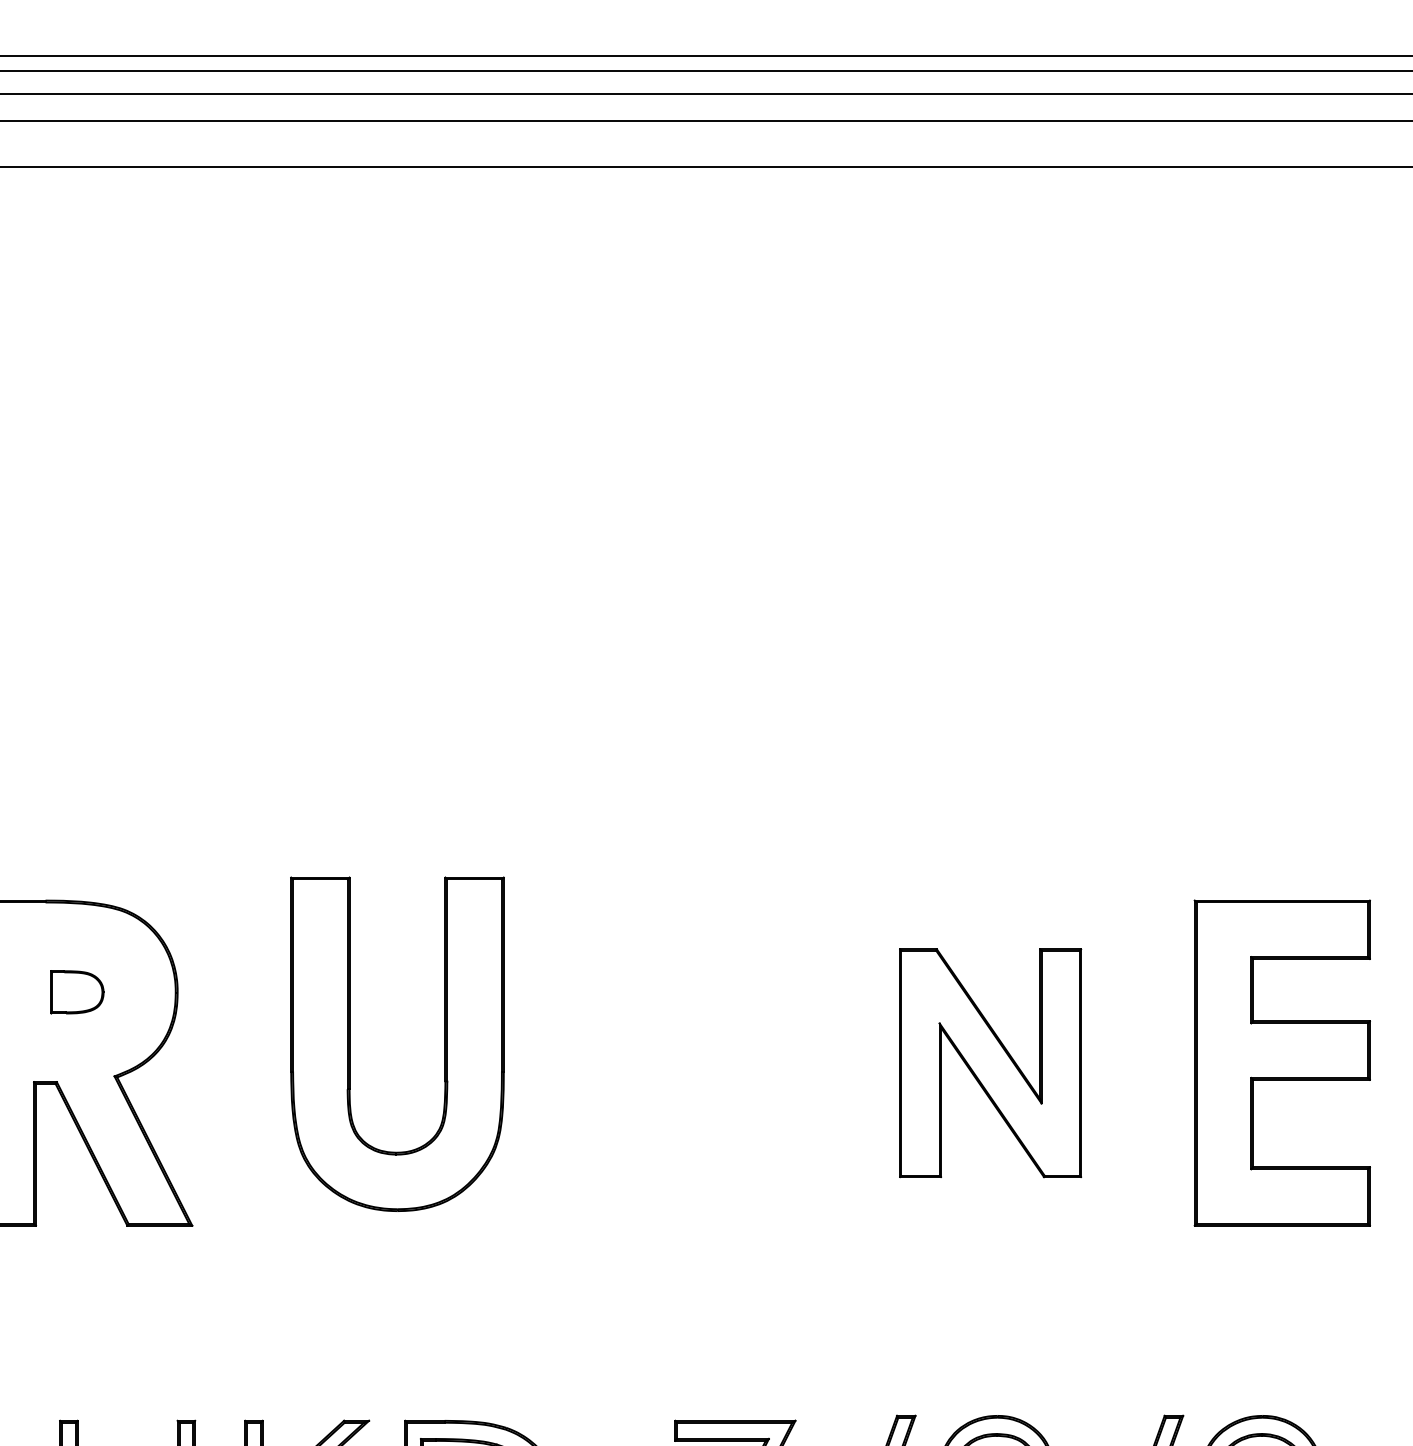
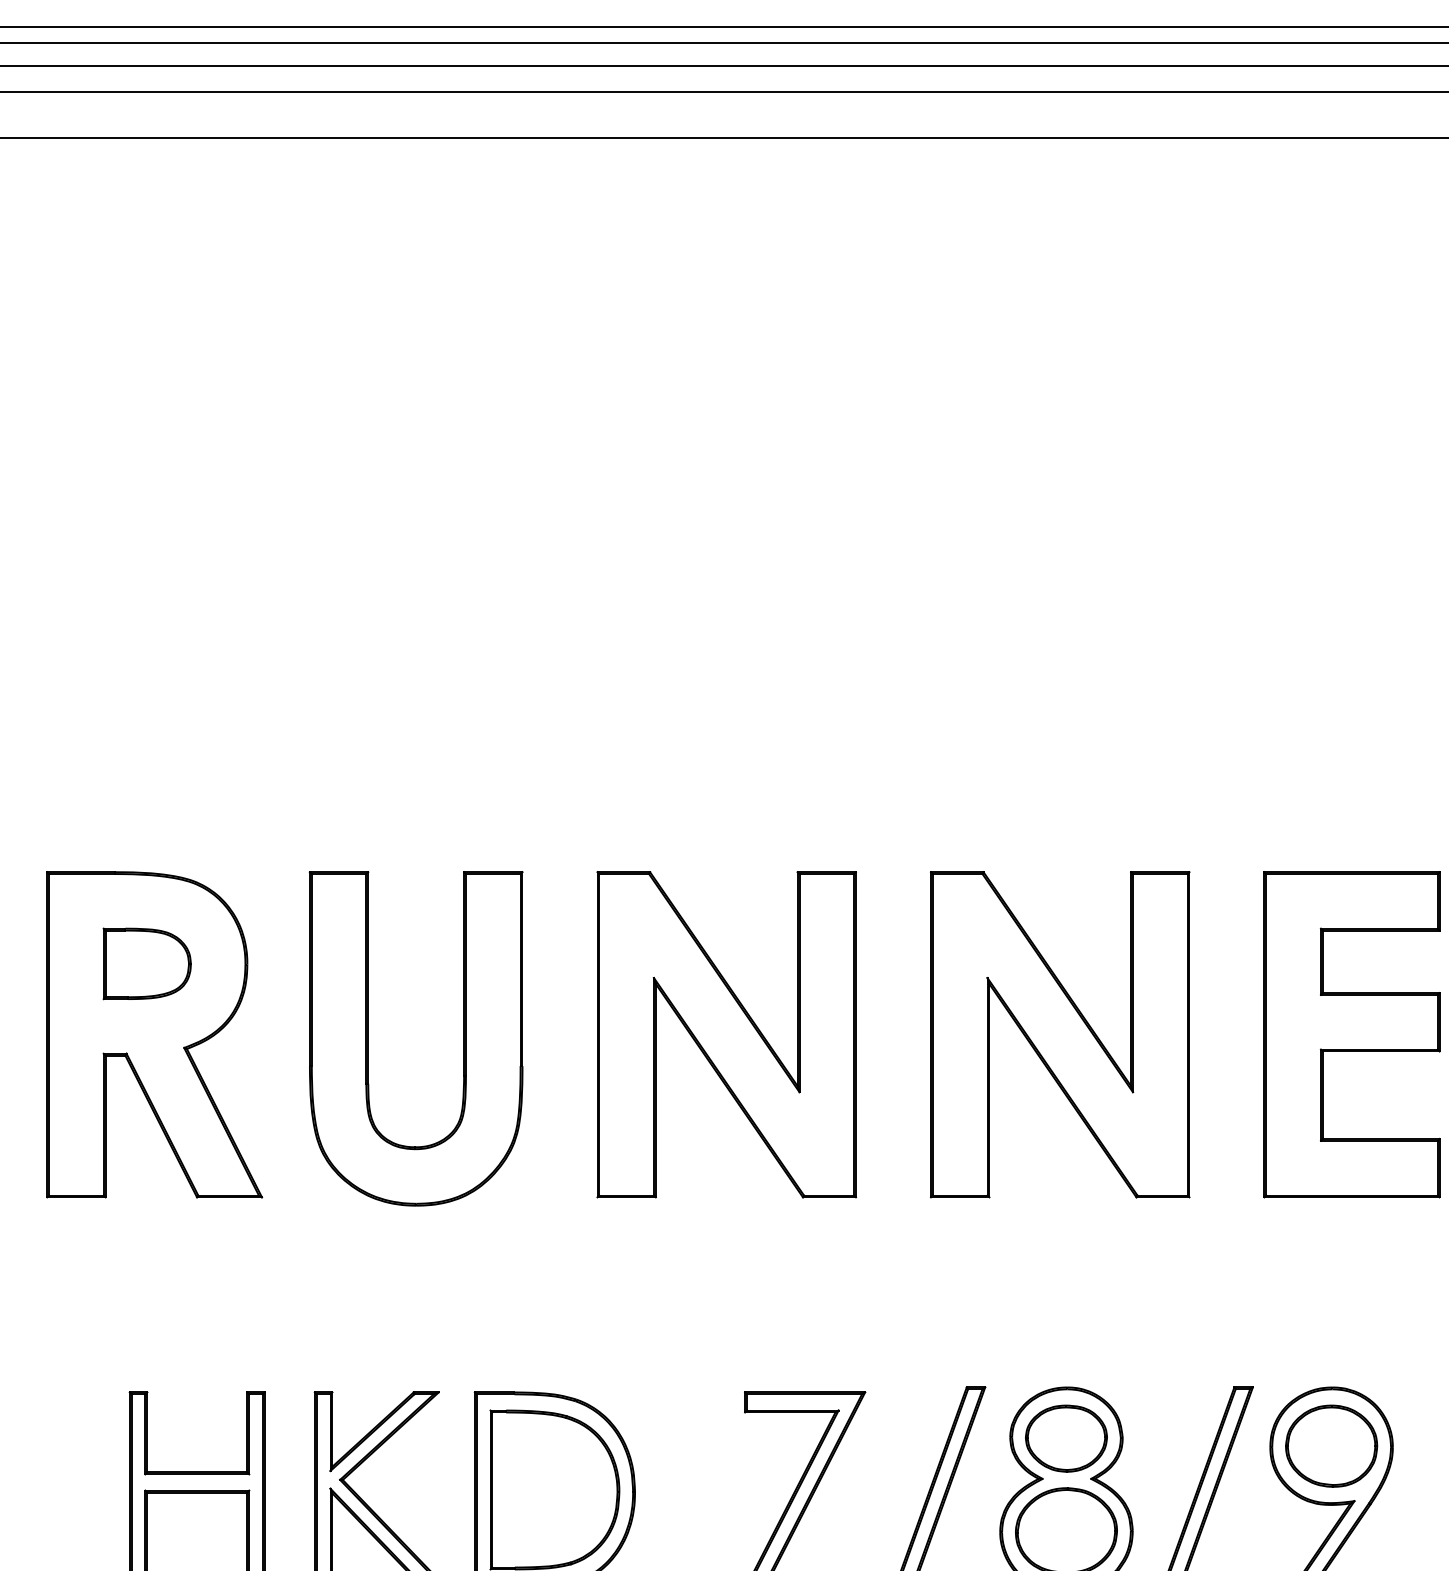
part: (76, 991) -> (146, 963), size x1.67
part: (349, 1043) -> (368, 1038), moved
part: (656, 1062) -> (726, 1034), added
part: (990, 1062) -> (1060, 1034), size x1.43

